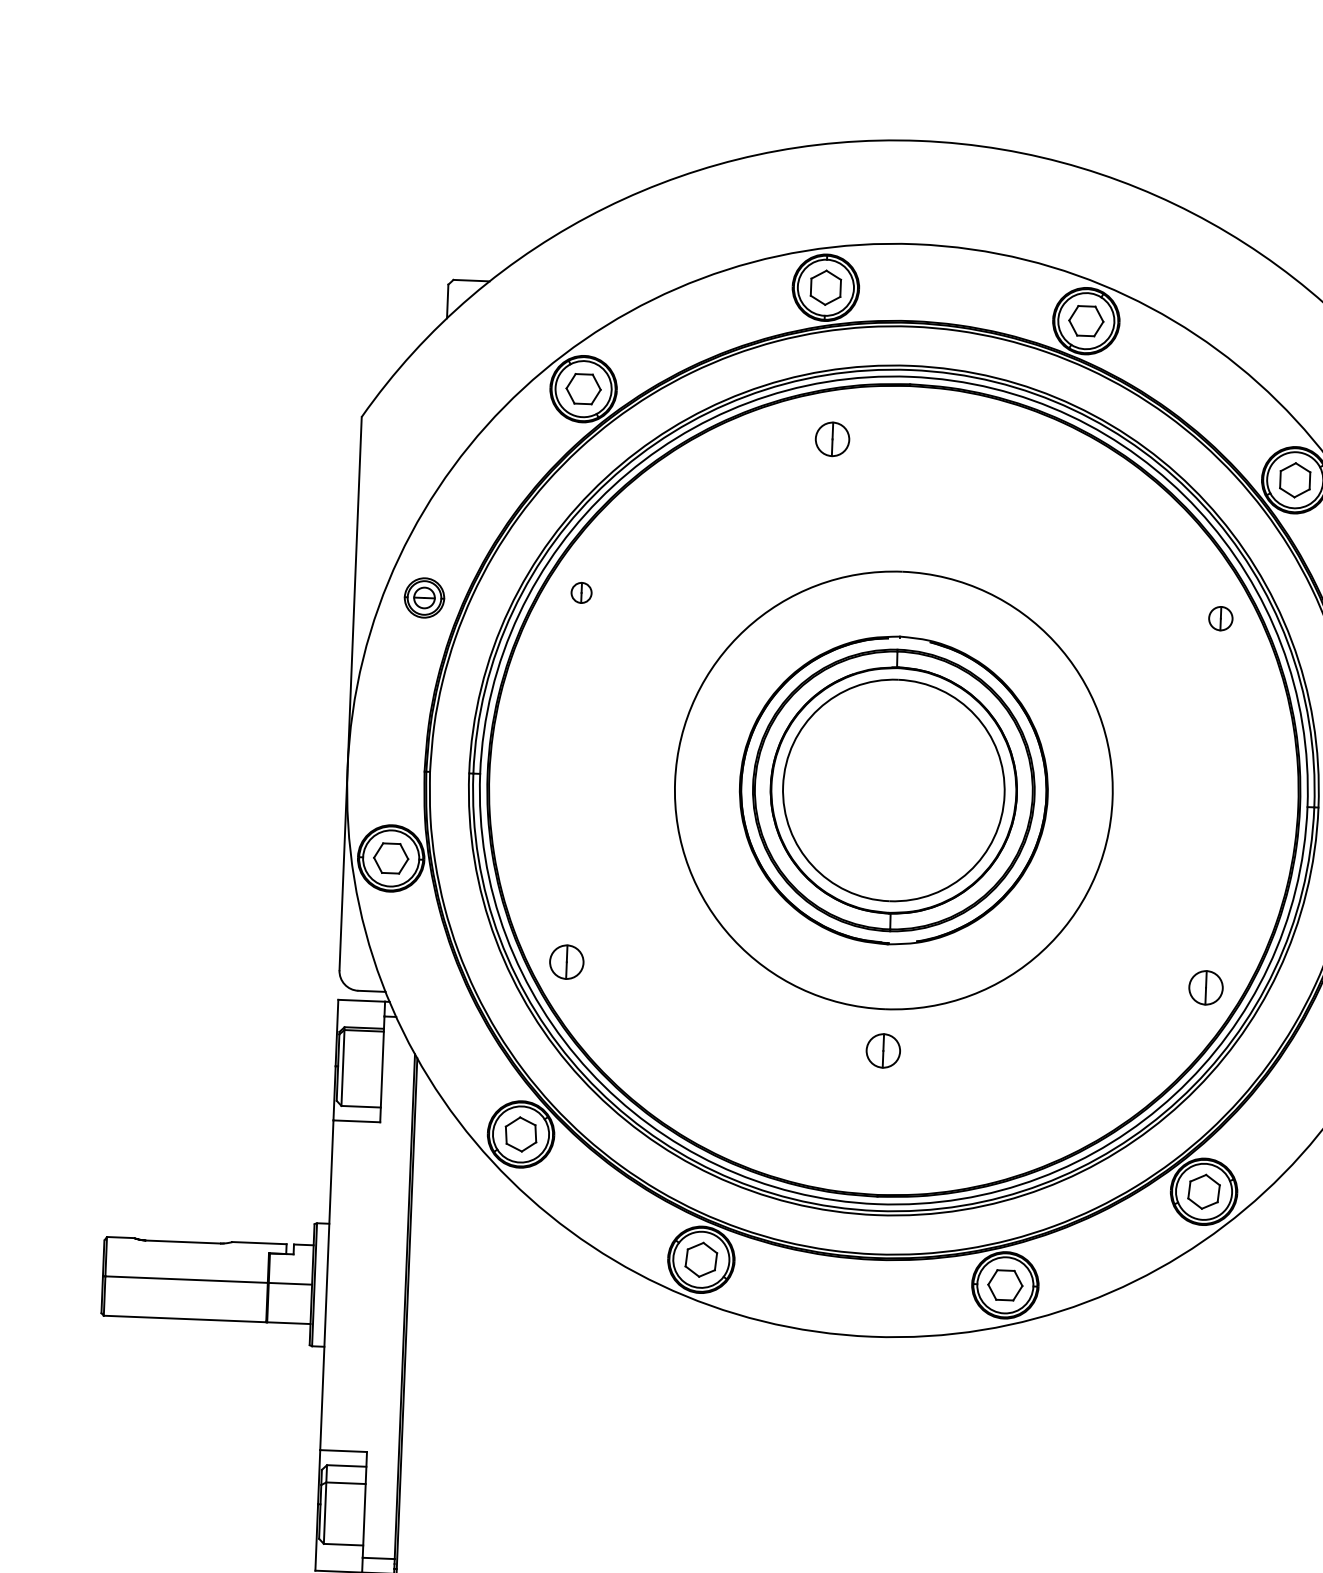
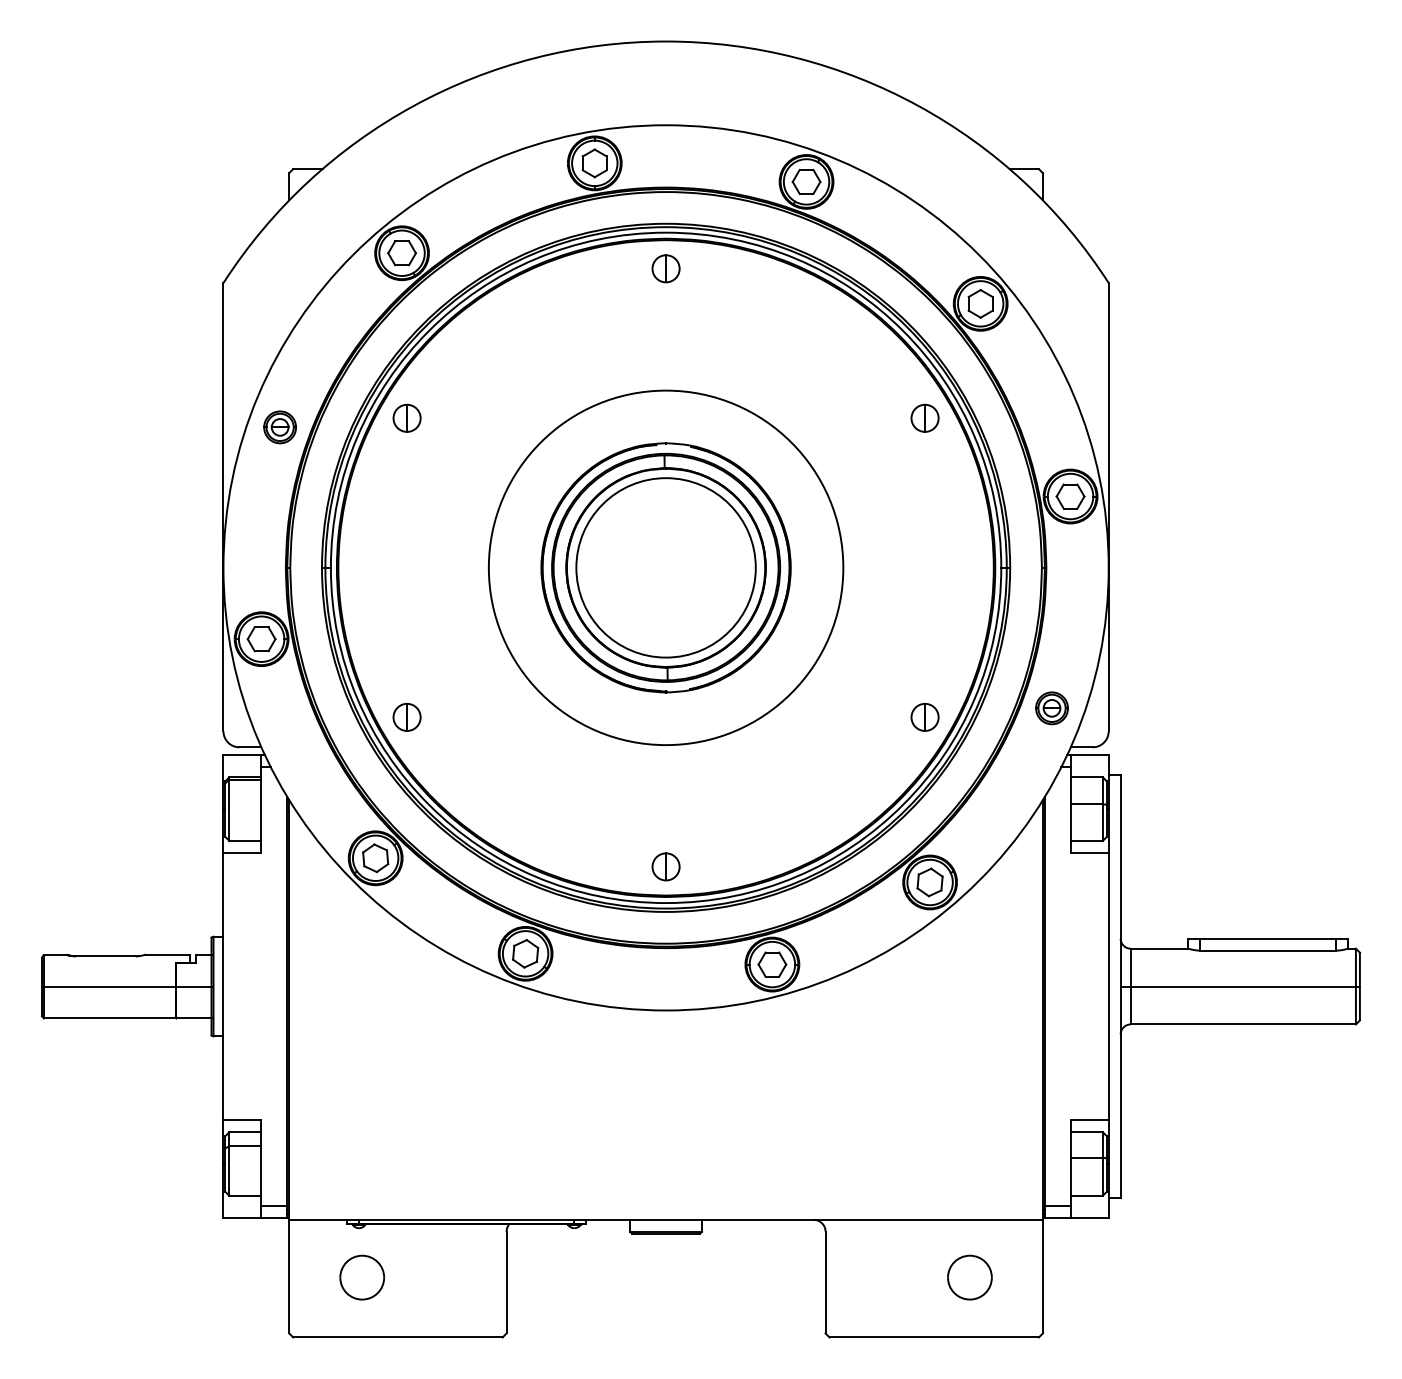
part: (831, 438) -> (665, 268), moved
part: (580, 592) -> (406, 417), size x1.67
part: (1220, 617) -> (924, 417), size x1.43
part: (882, 1050) -> (665, 866), moved

